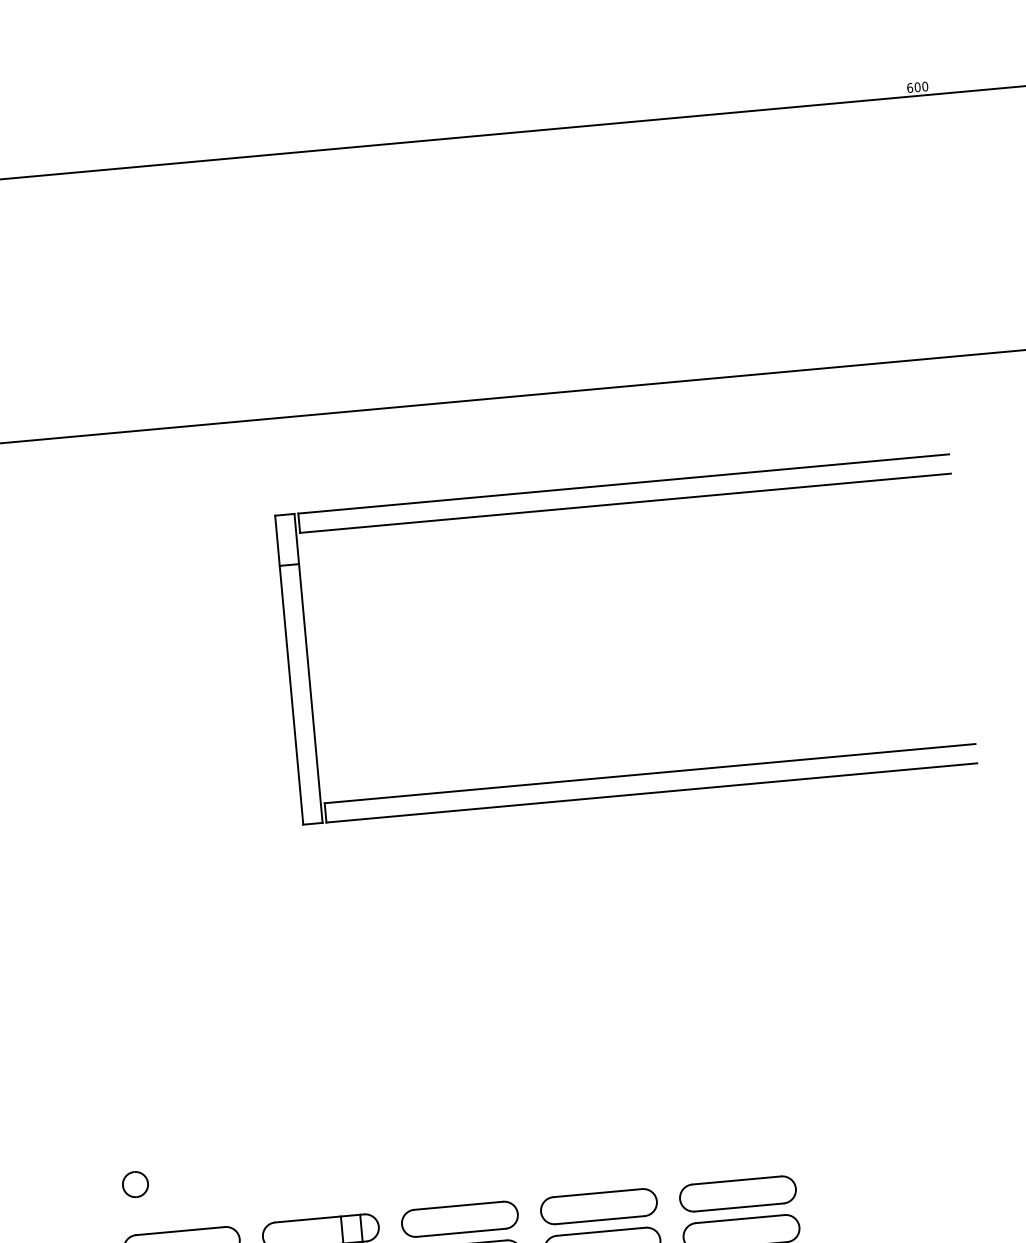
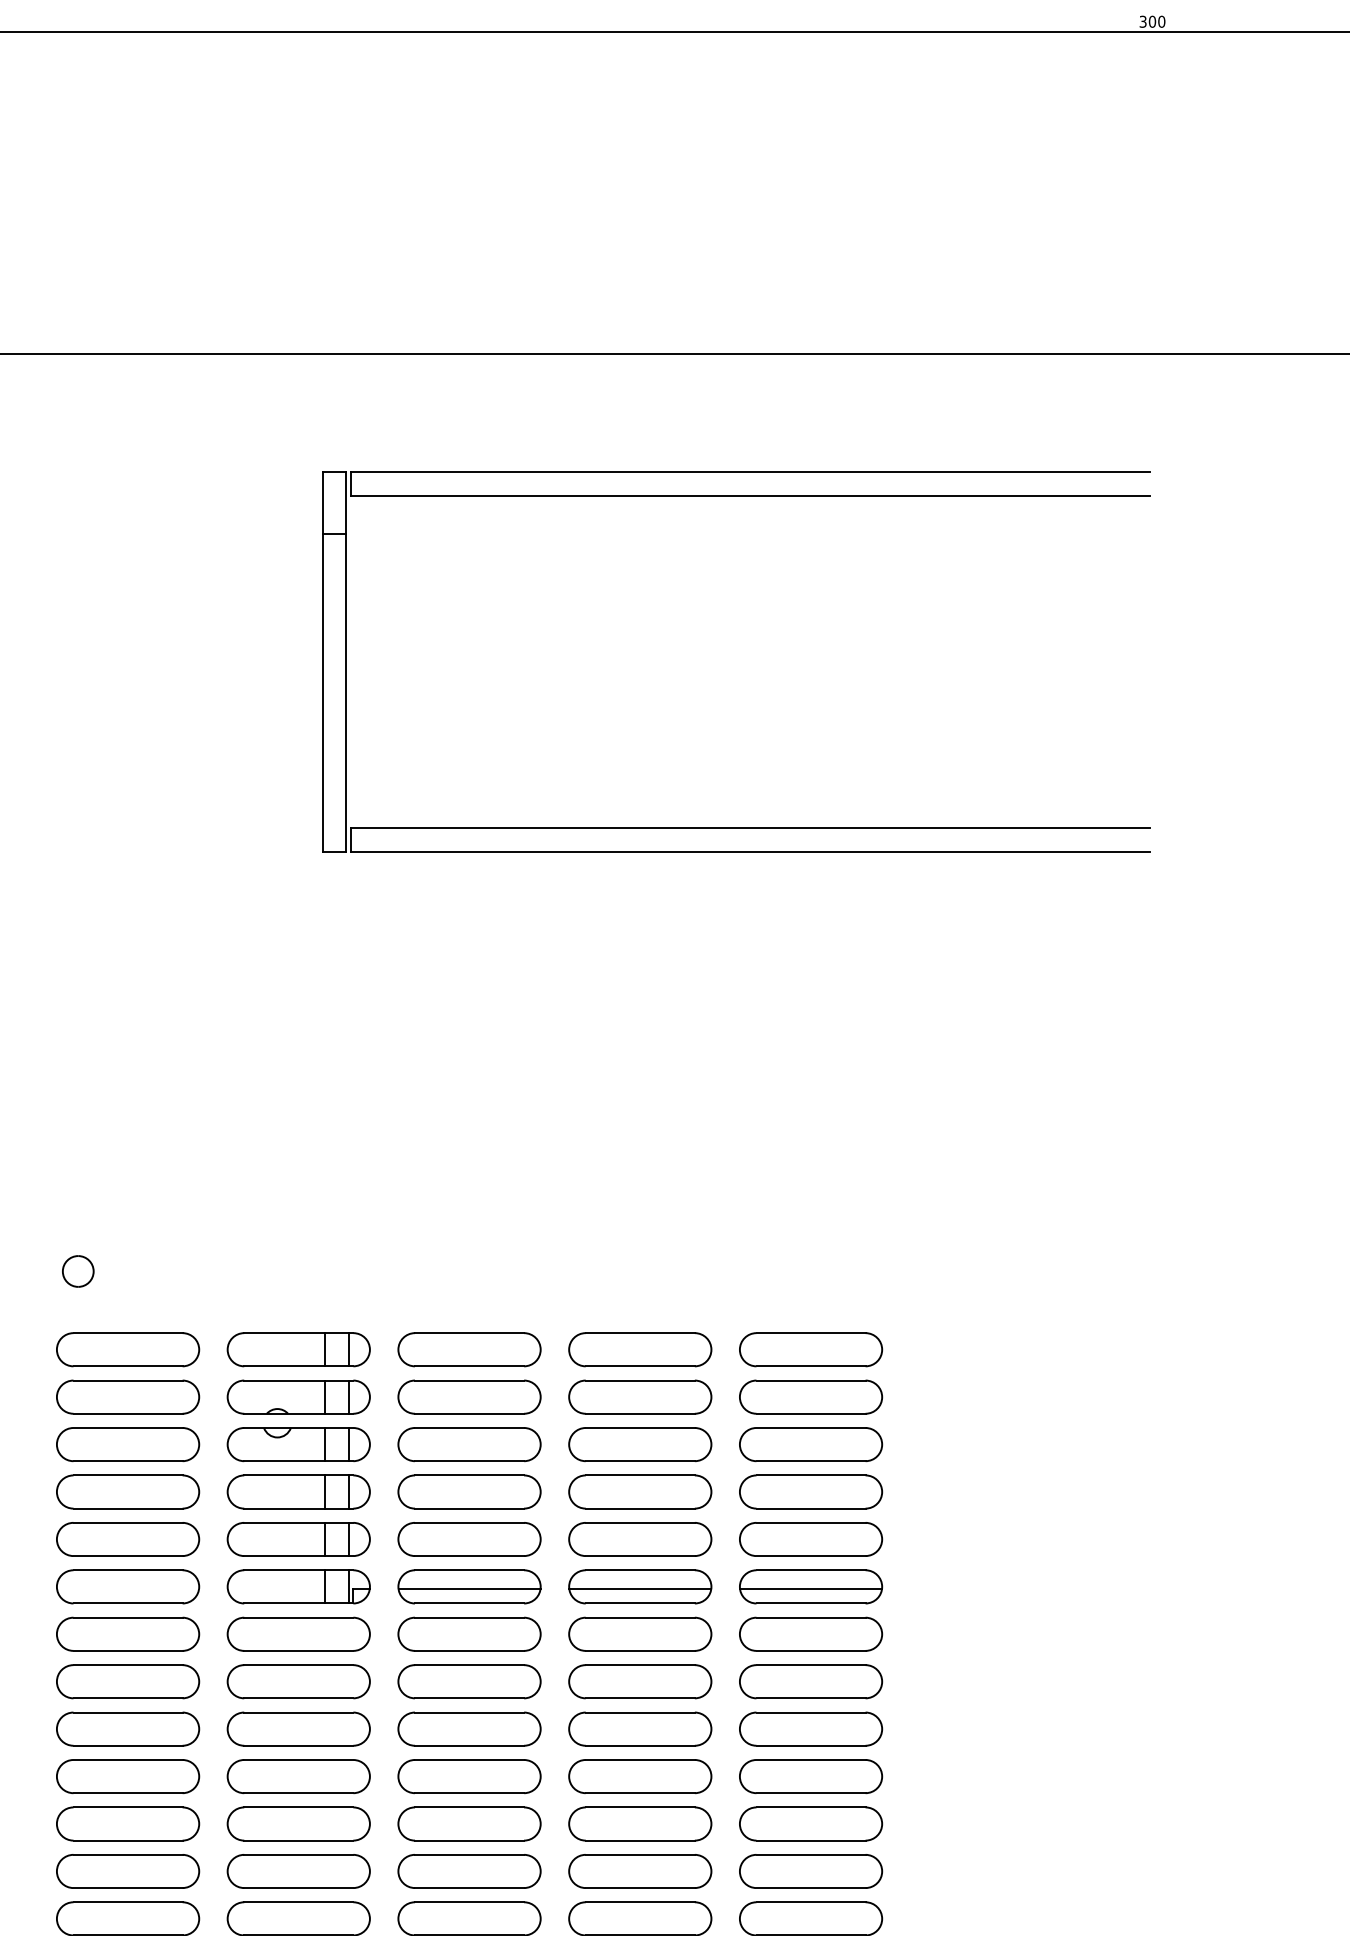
text: (909, 87) -> (1142, 21), 600 -> 300

